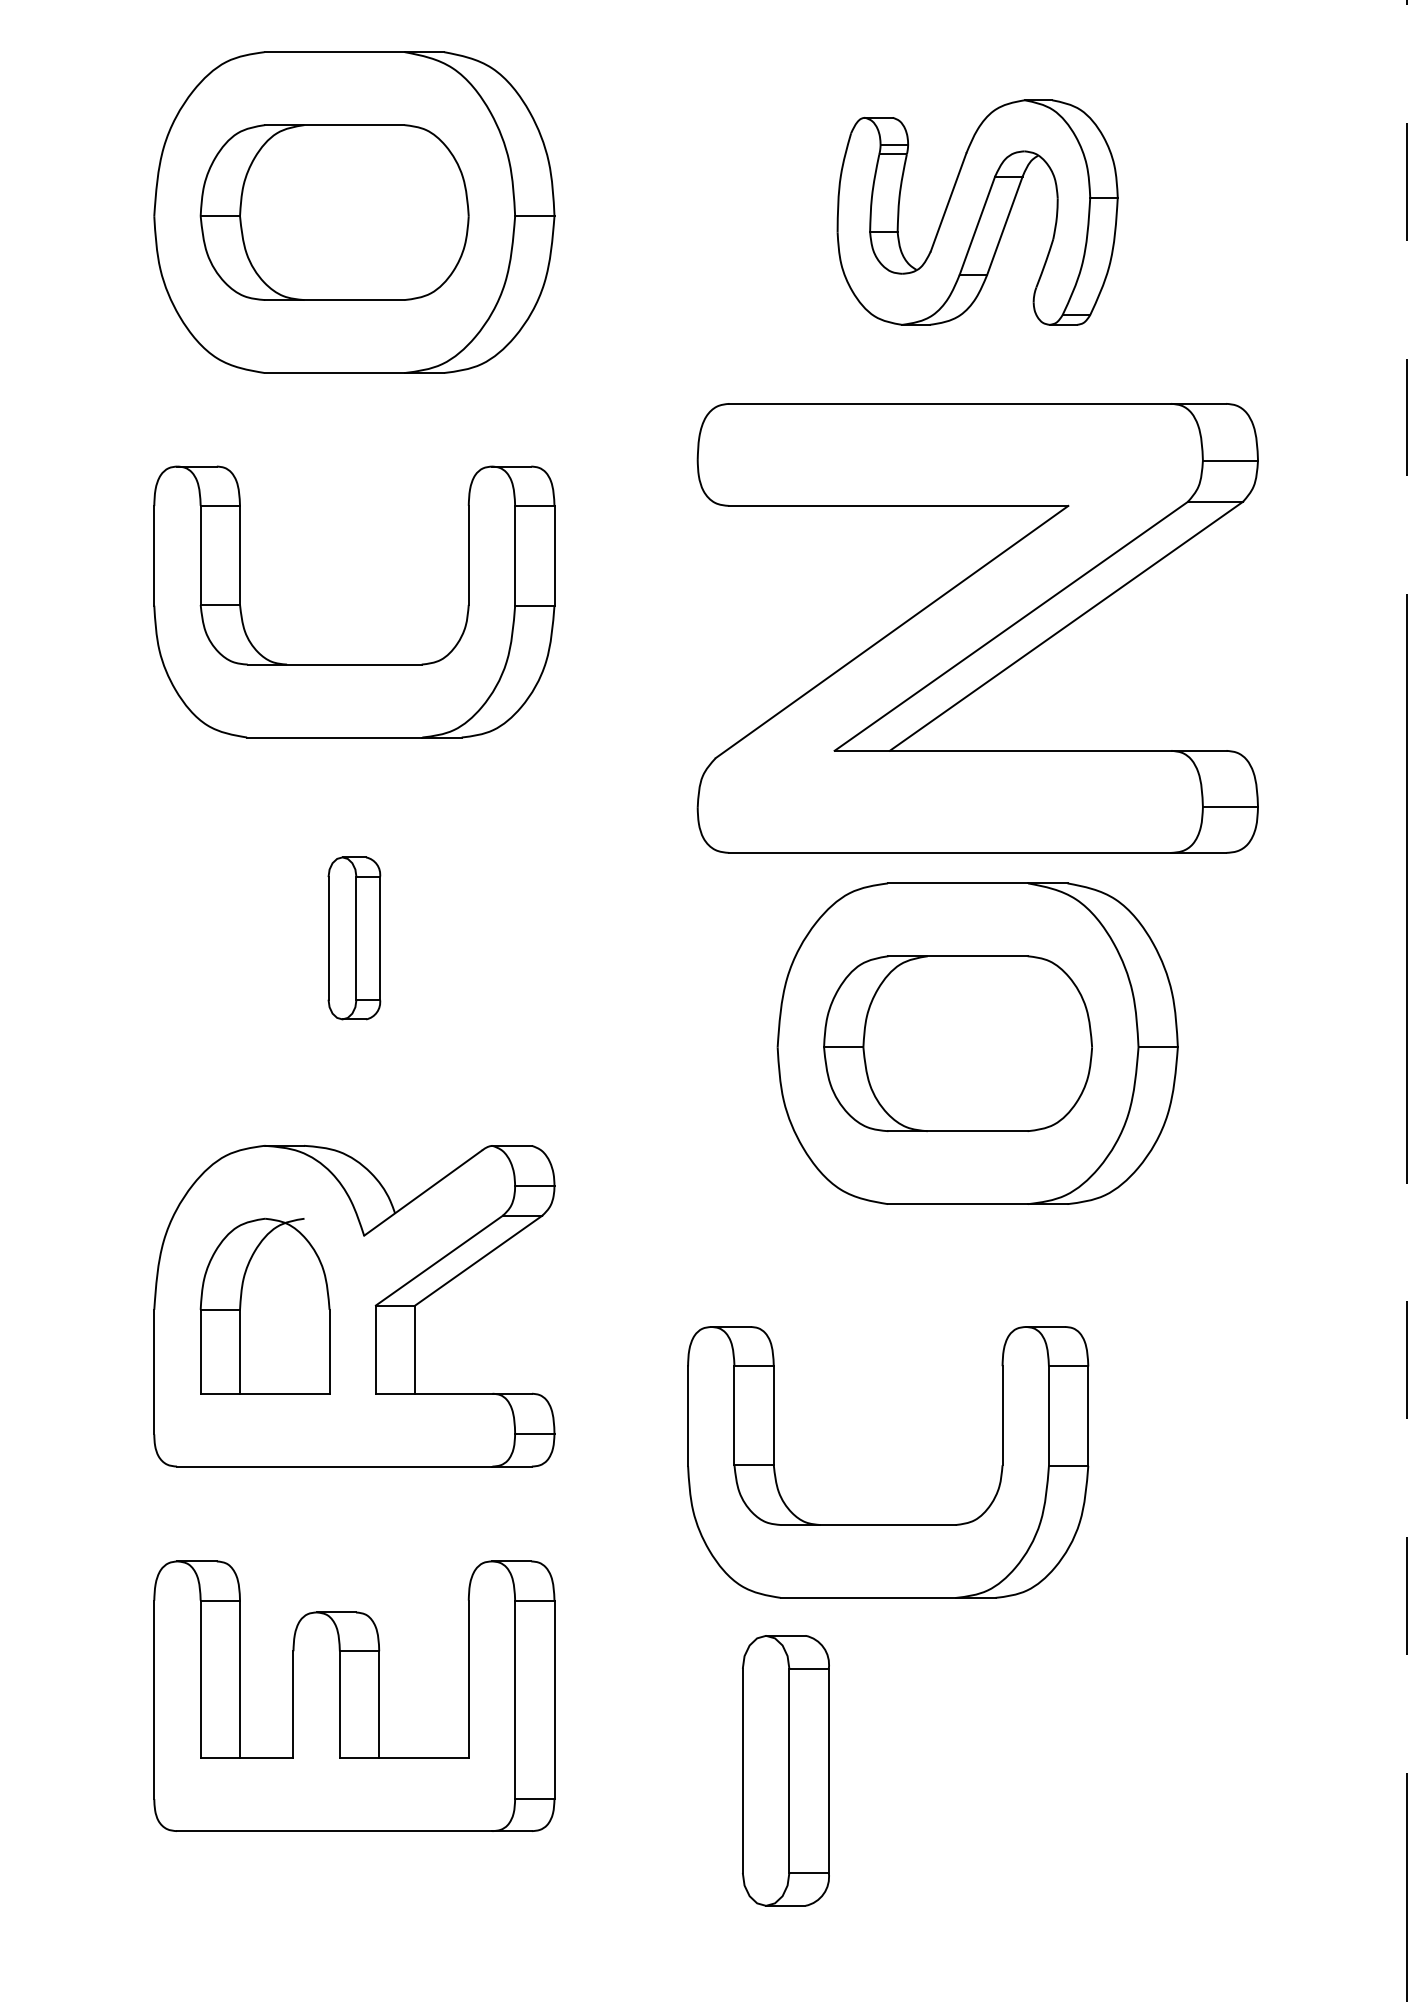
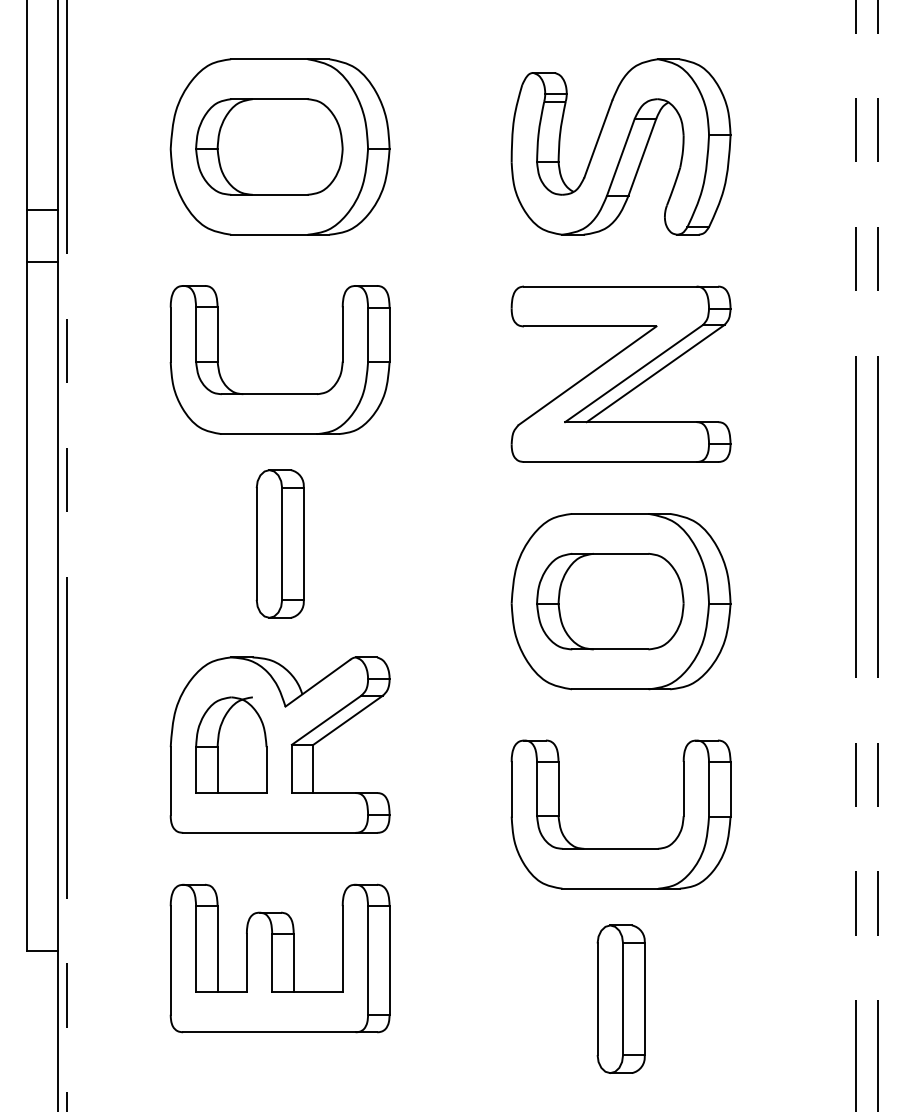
part: (976, 211) -> (620, 146), size x1.43
part: (976, 626) -> (620, 373), size x0.71
part: (353, 937) -> (279, 543), size x1.67
part: (887, 1524) -> (620, 848), moved
part: (784, 1769) -> (620, 998), moved

